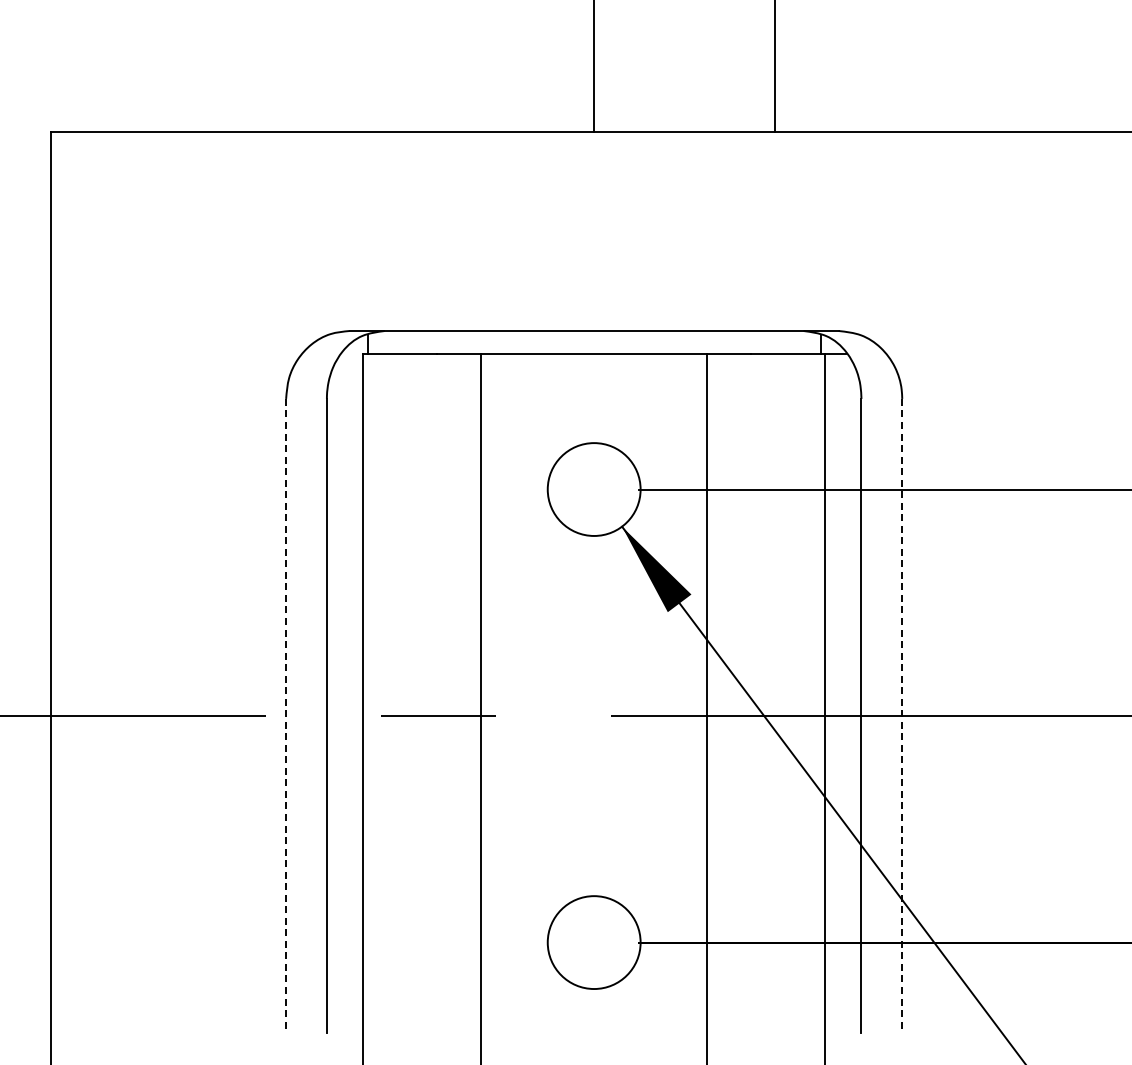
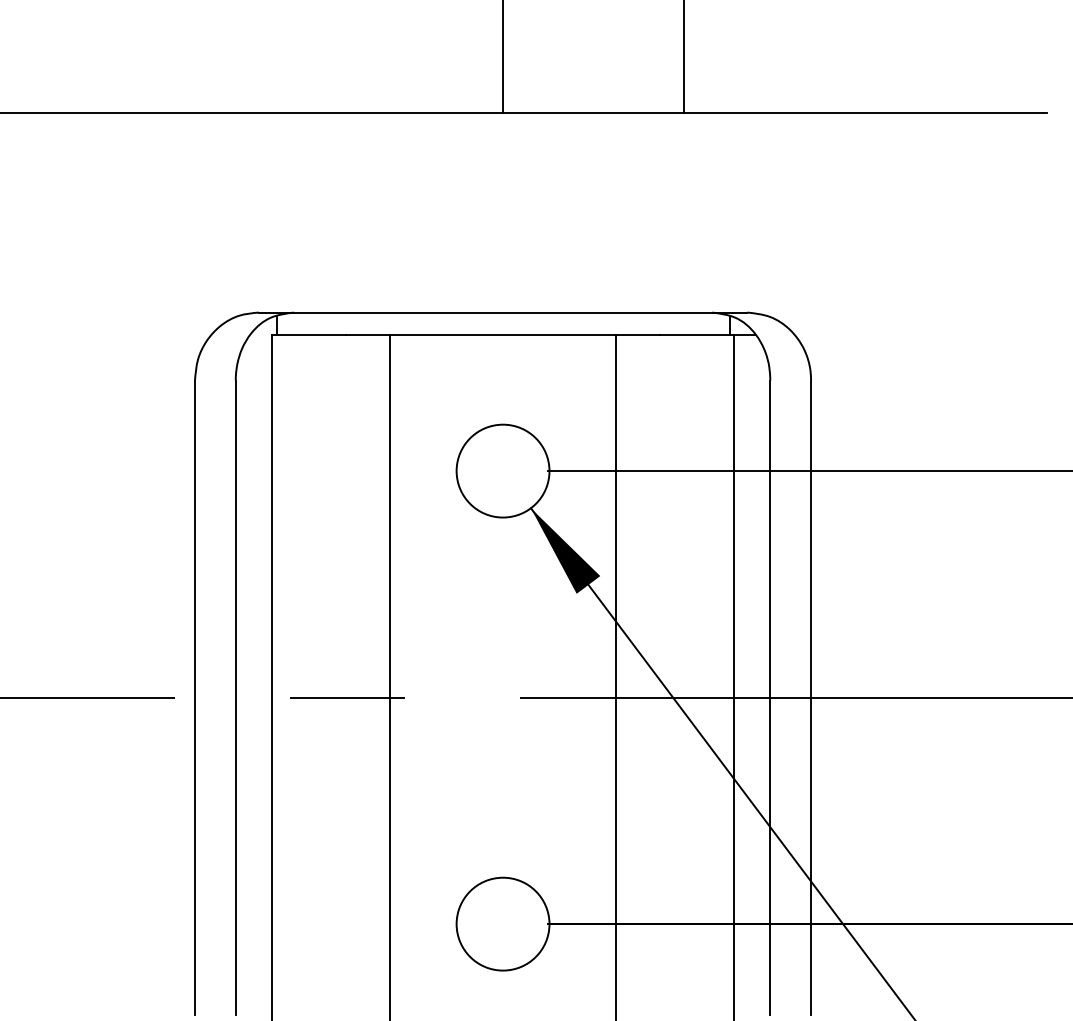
line: (286, 716) -> (195, 698), dashed -> solid
line: (902, 716) -> (811, 698), dashed -> solid

